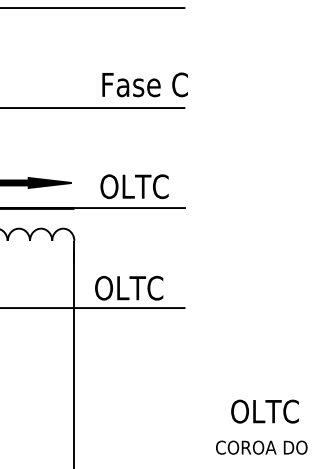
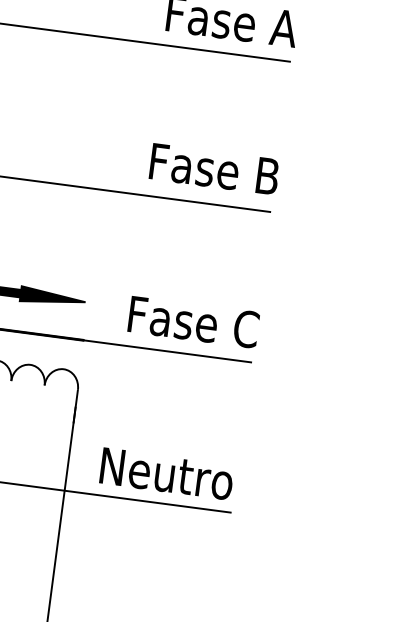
text: (179, 84) -> (266, 175), Fase C -> Fase B
text: (143, 186) -> (192, 321), OLTC -> Fase C
text: (139, 287) -> (166, 472), OLTC -> Neutro

